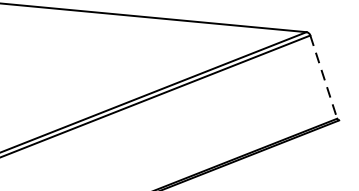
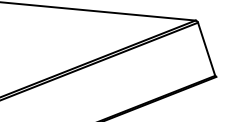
line: (323, 77) -> (206, 49), dashed -> solid

